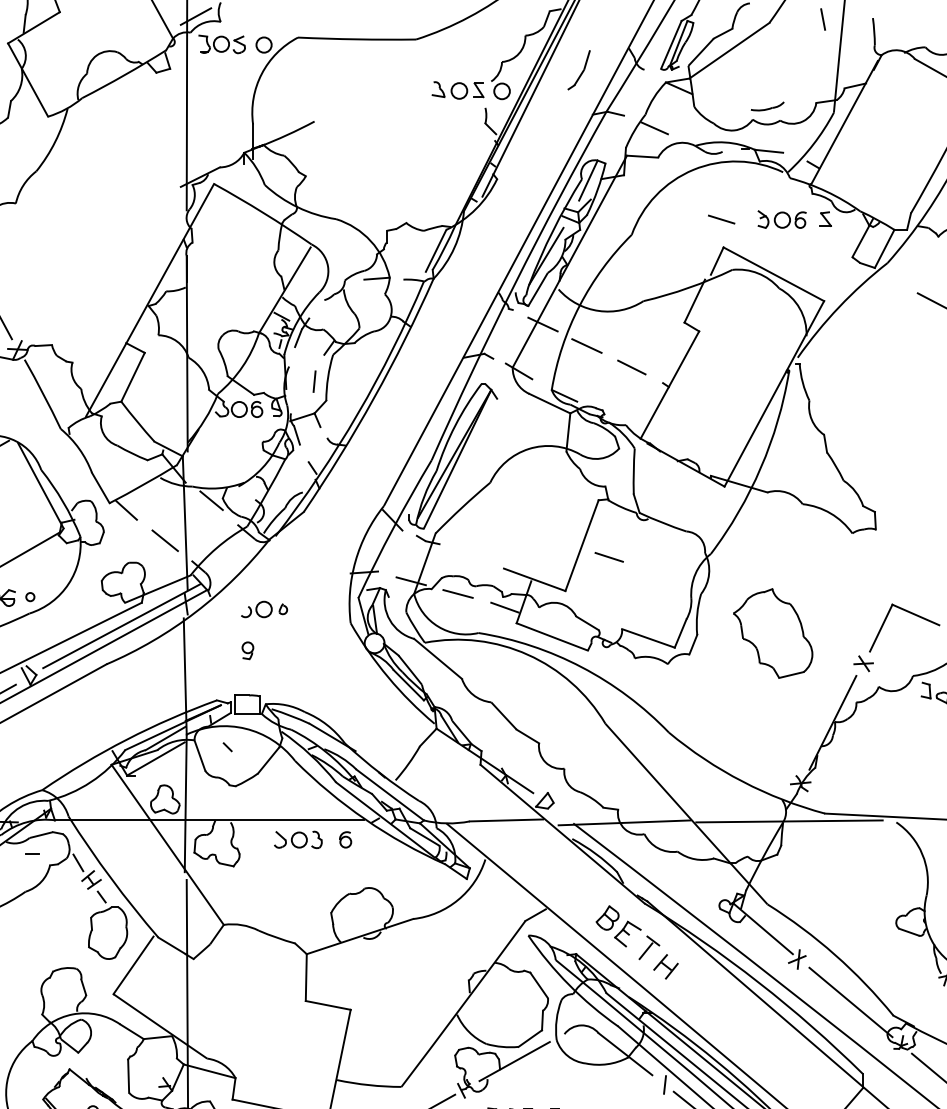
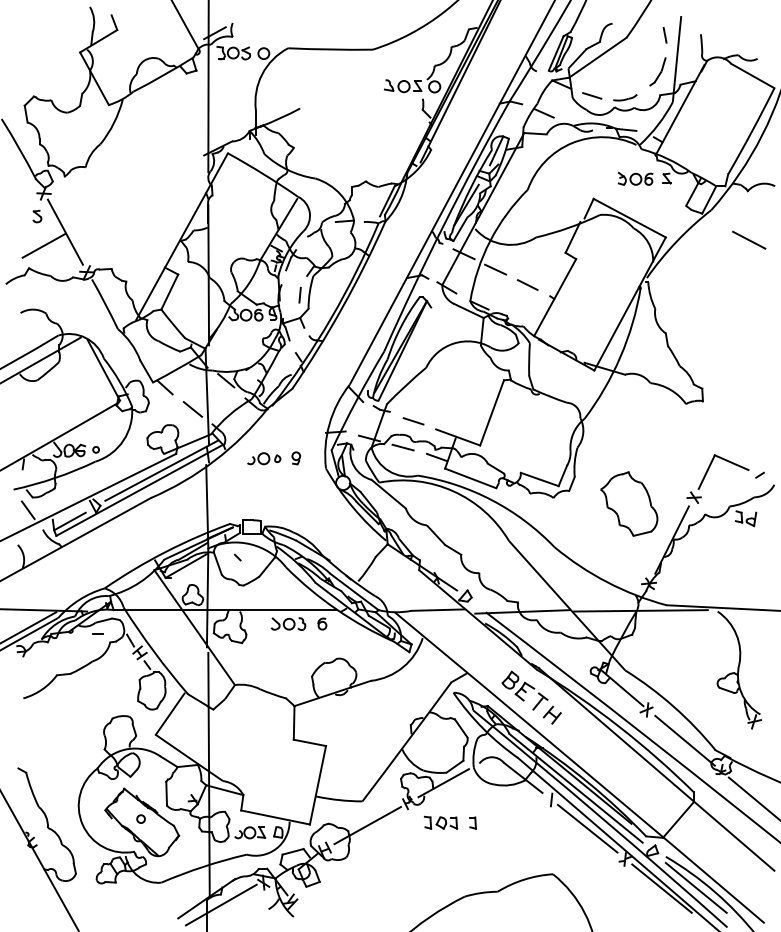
part: (578, 69) -> (657, 71), moved
line: (721, 219) -> (592, 95), moved
line: (609, 557) -> (413, 421), moved
part: (773, 632) -> (629, 503), moved
part: (246, 650) -> (295, 458), moved

